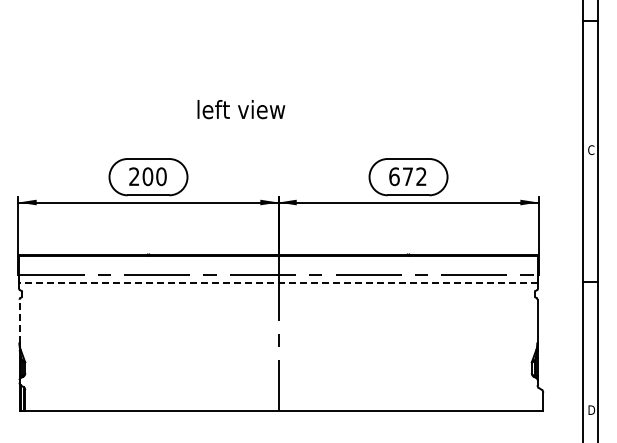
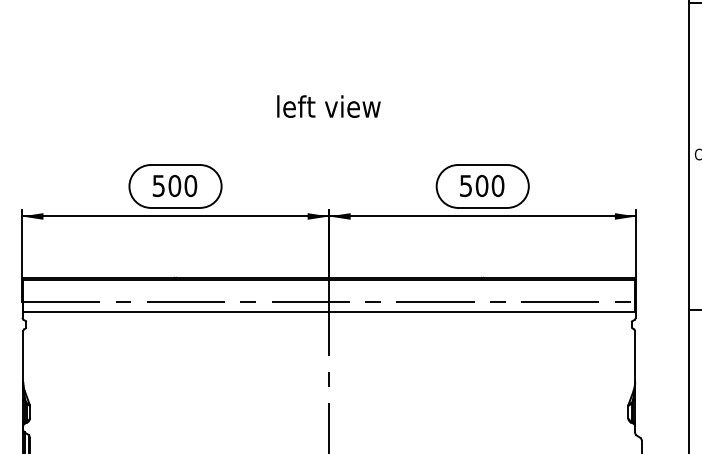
text: (241, 109) -> (329, 106), moved
text: (134, 176) -> (158, 185), 200 -> 500
text: (407, 176) -> (481, 185), 672 -> 500
line: (278, 283) -> (329, 312), dashed -> solid
line: (19, 320) -> (23, 355), dashed -> solid

